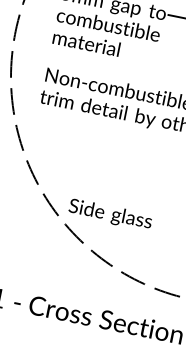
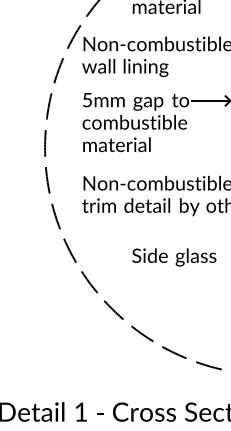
text: (110, 215) -> (174, 257), moved

